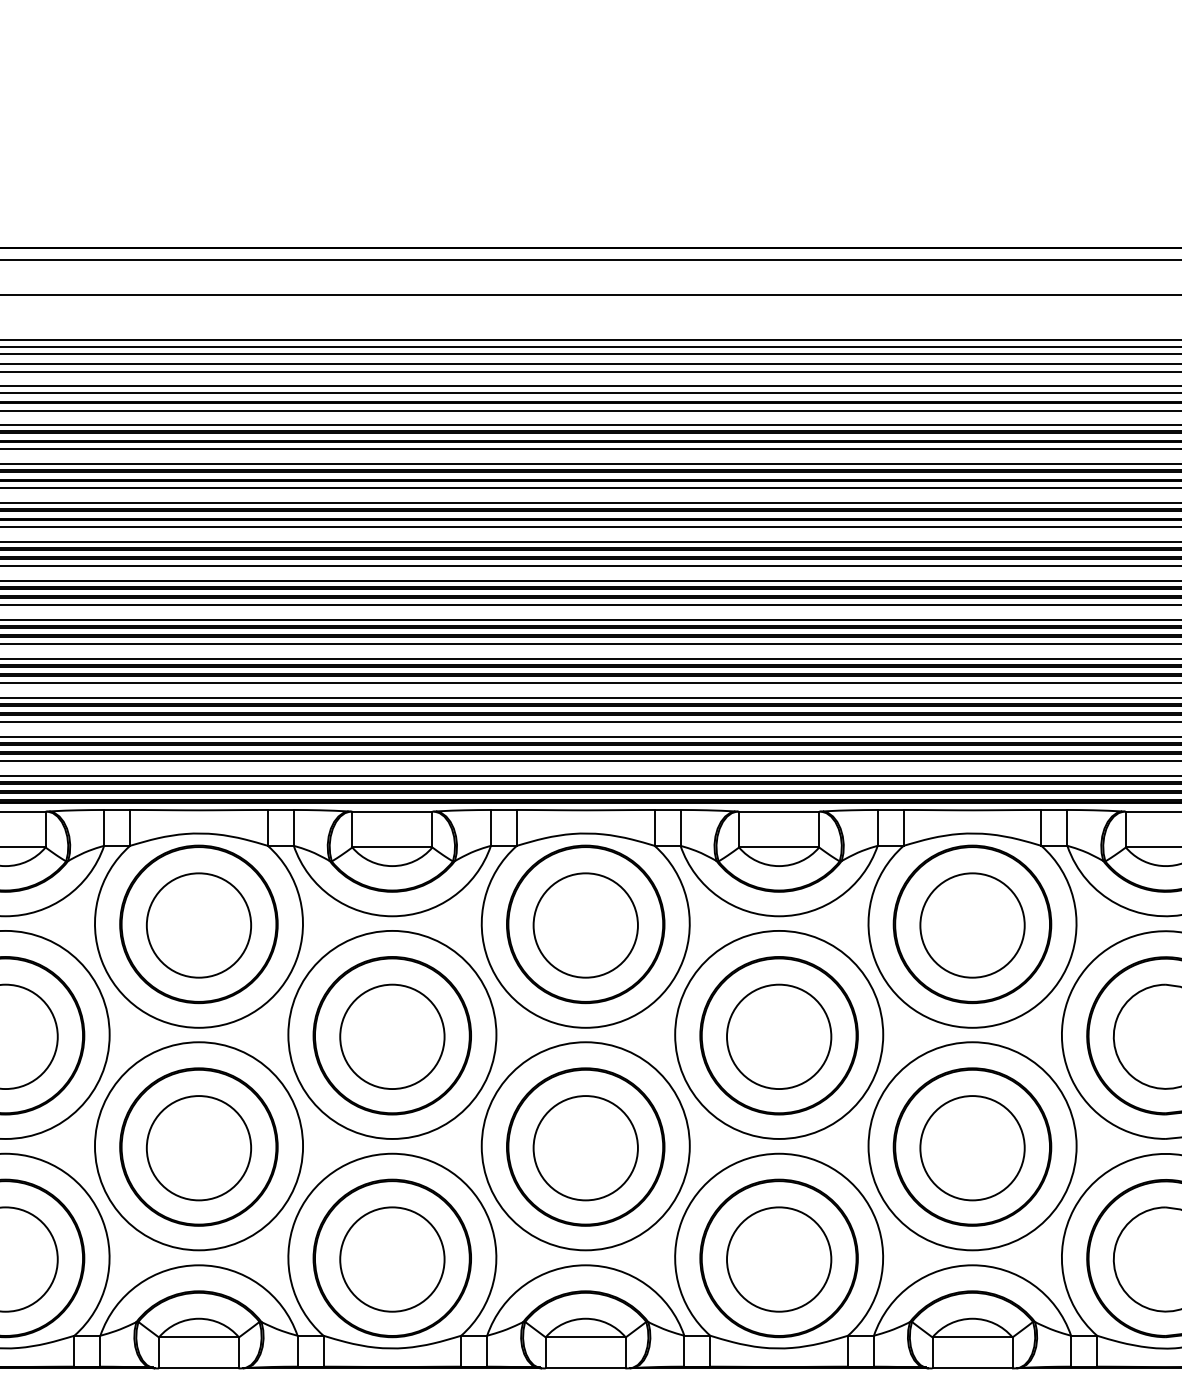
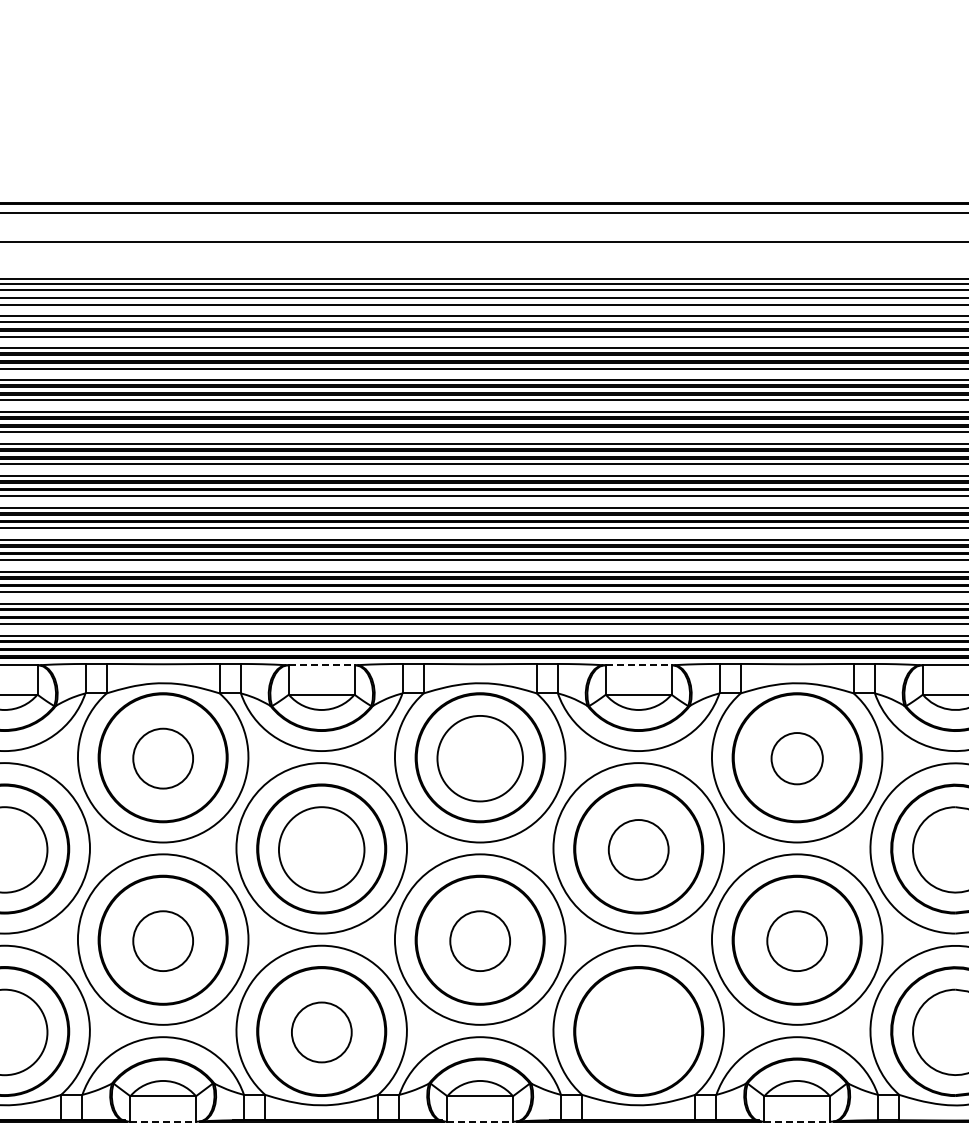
line: (392, 811) -> (321, 665), solid -> dashed
line: (778, 811) -> (638, 665), solid -> dashed
circle: (198, 925) -> (162, 758), size x0.7
circle: (971, 925) -> (796, 758), size x0.6
circle: (778, 1036) -> (638, 849), size x0.7
circle: (198, 1147) -> (162, 940), size x0.7
circle: (584, 1147) -> (479, 940), size x0.7
circle: (971, 1147) -> (796, 940), size x0.7
circle: (392, 1259) -> (321, 1032), size x0.7
circle: (778, 1259) -> (638, 1032), removed
line: (199, 1368) -> (163, 1121), solid -> dashed
line: (586, 1368) -> (480, 1121), solid -> dashed
line: (972, 1368) -> (797, 1121), solid -> dashed

